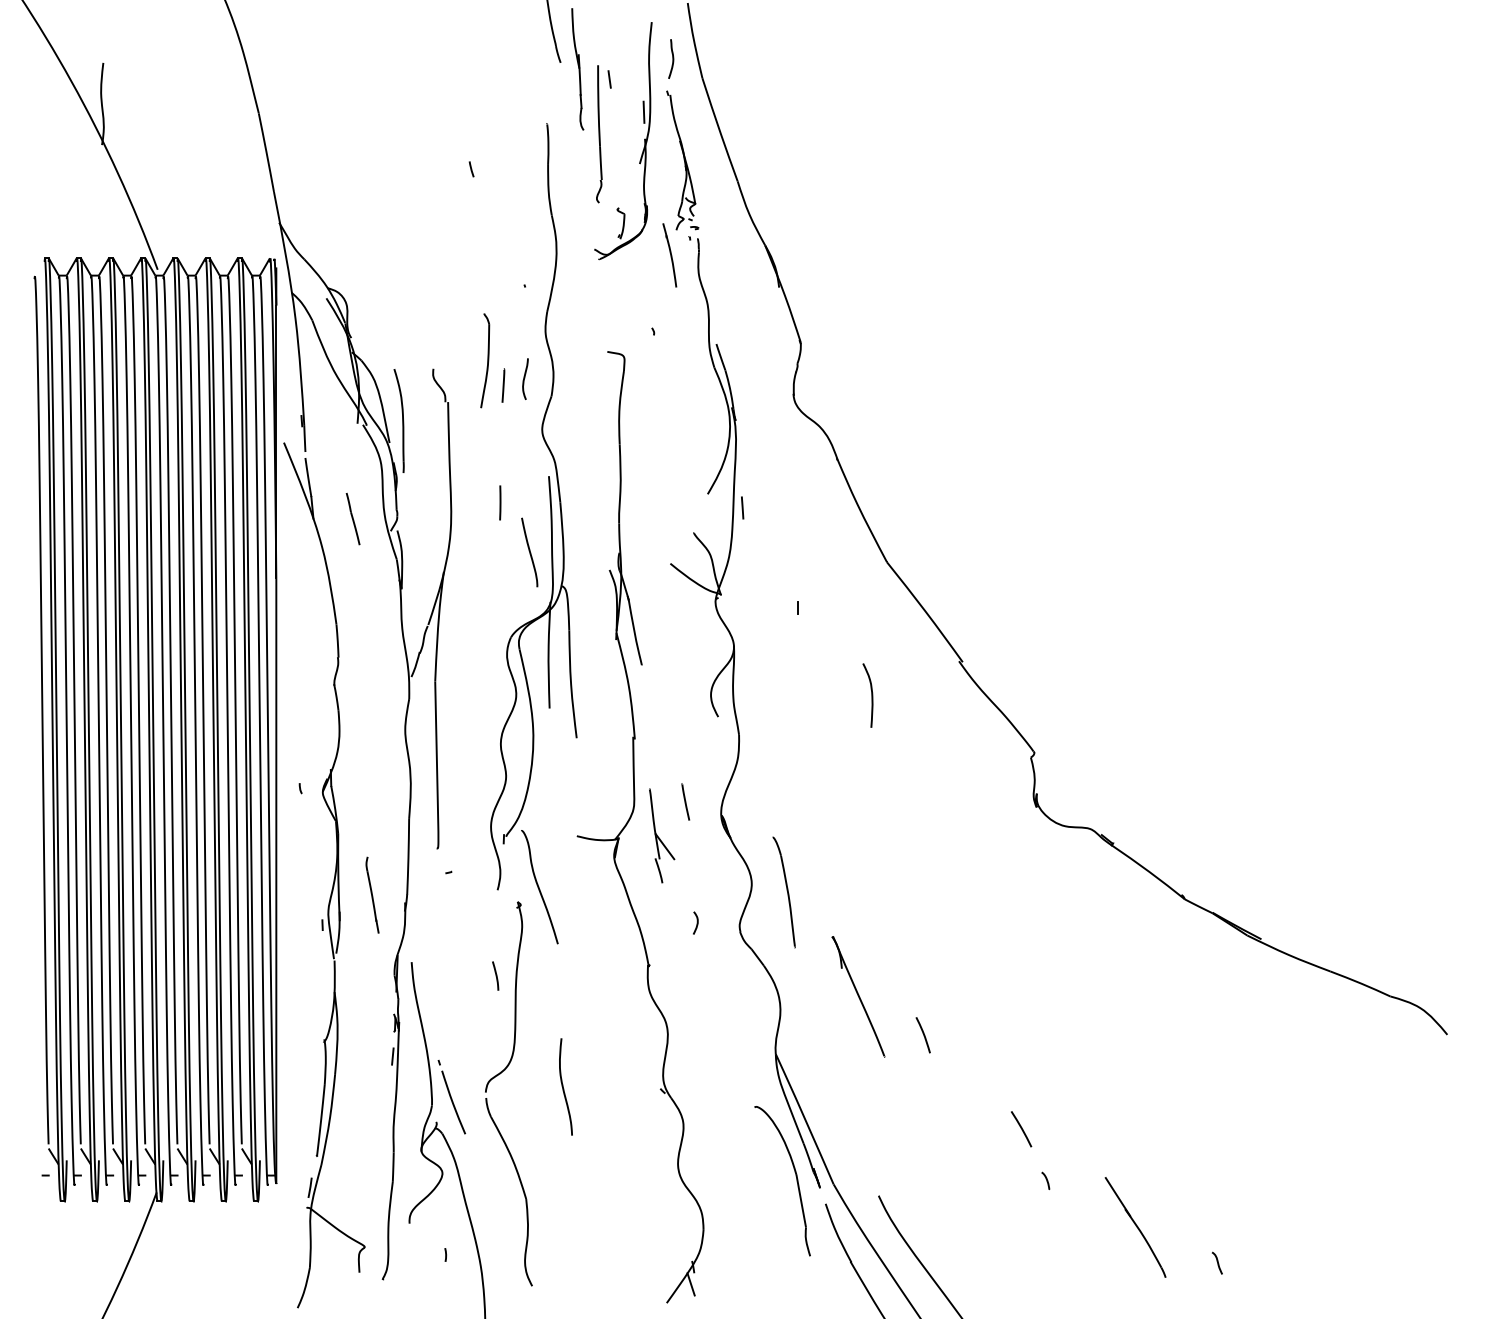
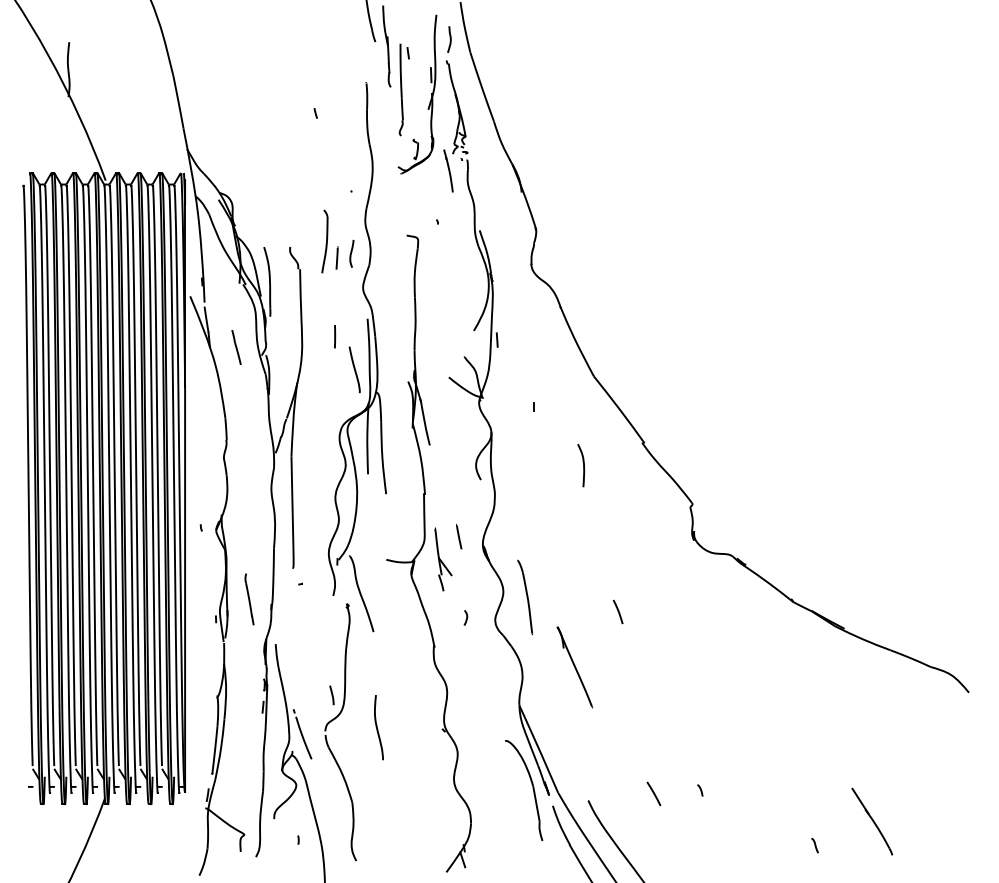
line: (495, 976) -> (331, 695), moved
line: (922, 1034) -> (617, 611), moved
line: (1020, 1128) -> (653, 793), moved
part: (1135, 1227) -> (872, 821), moved

